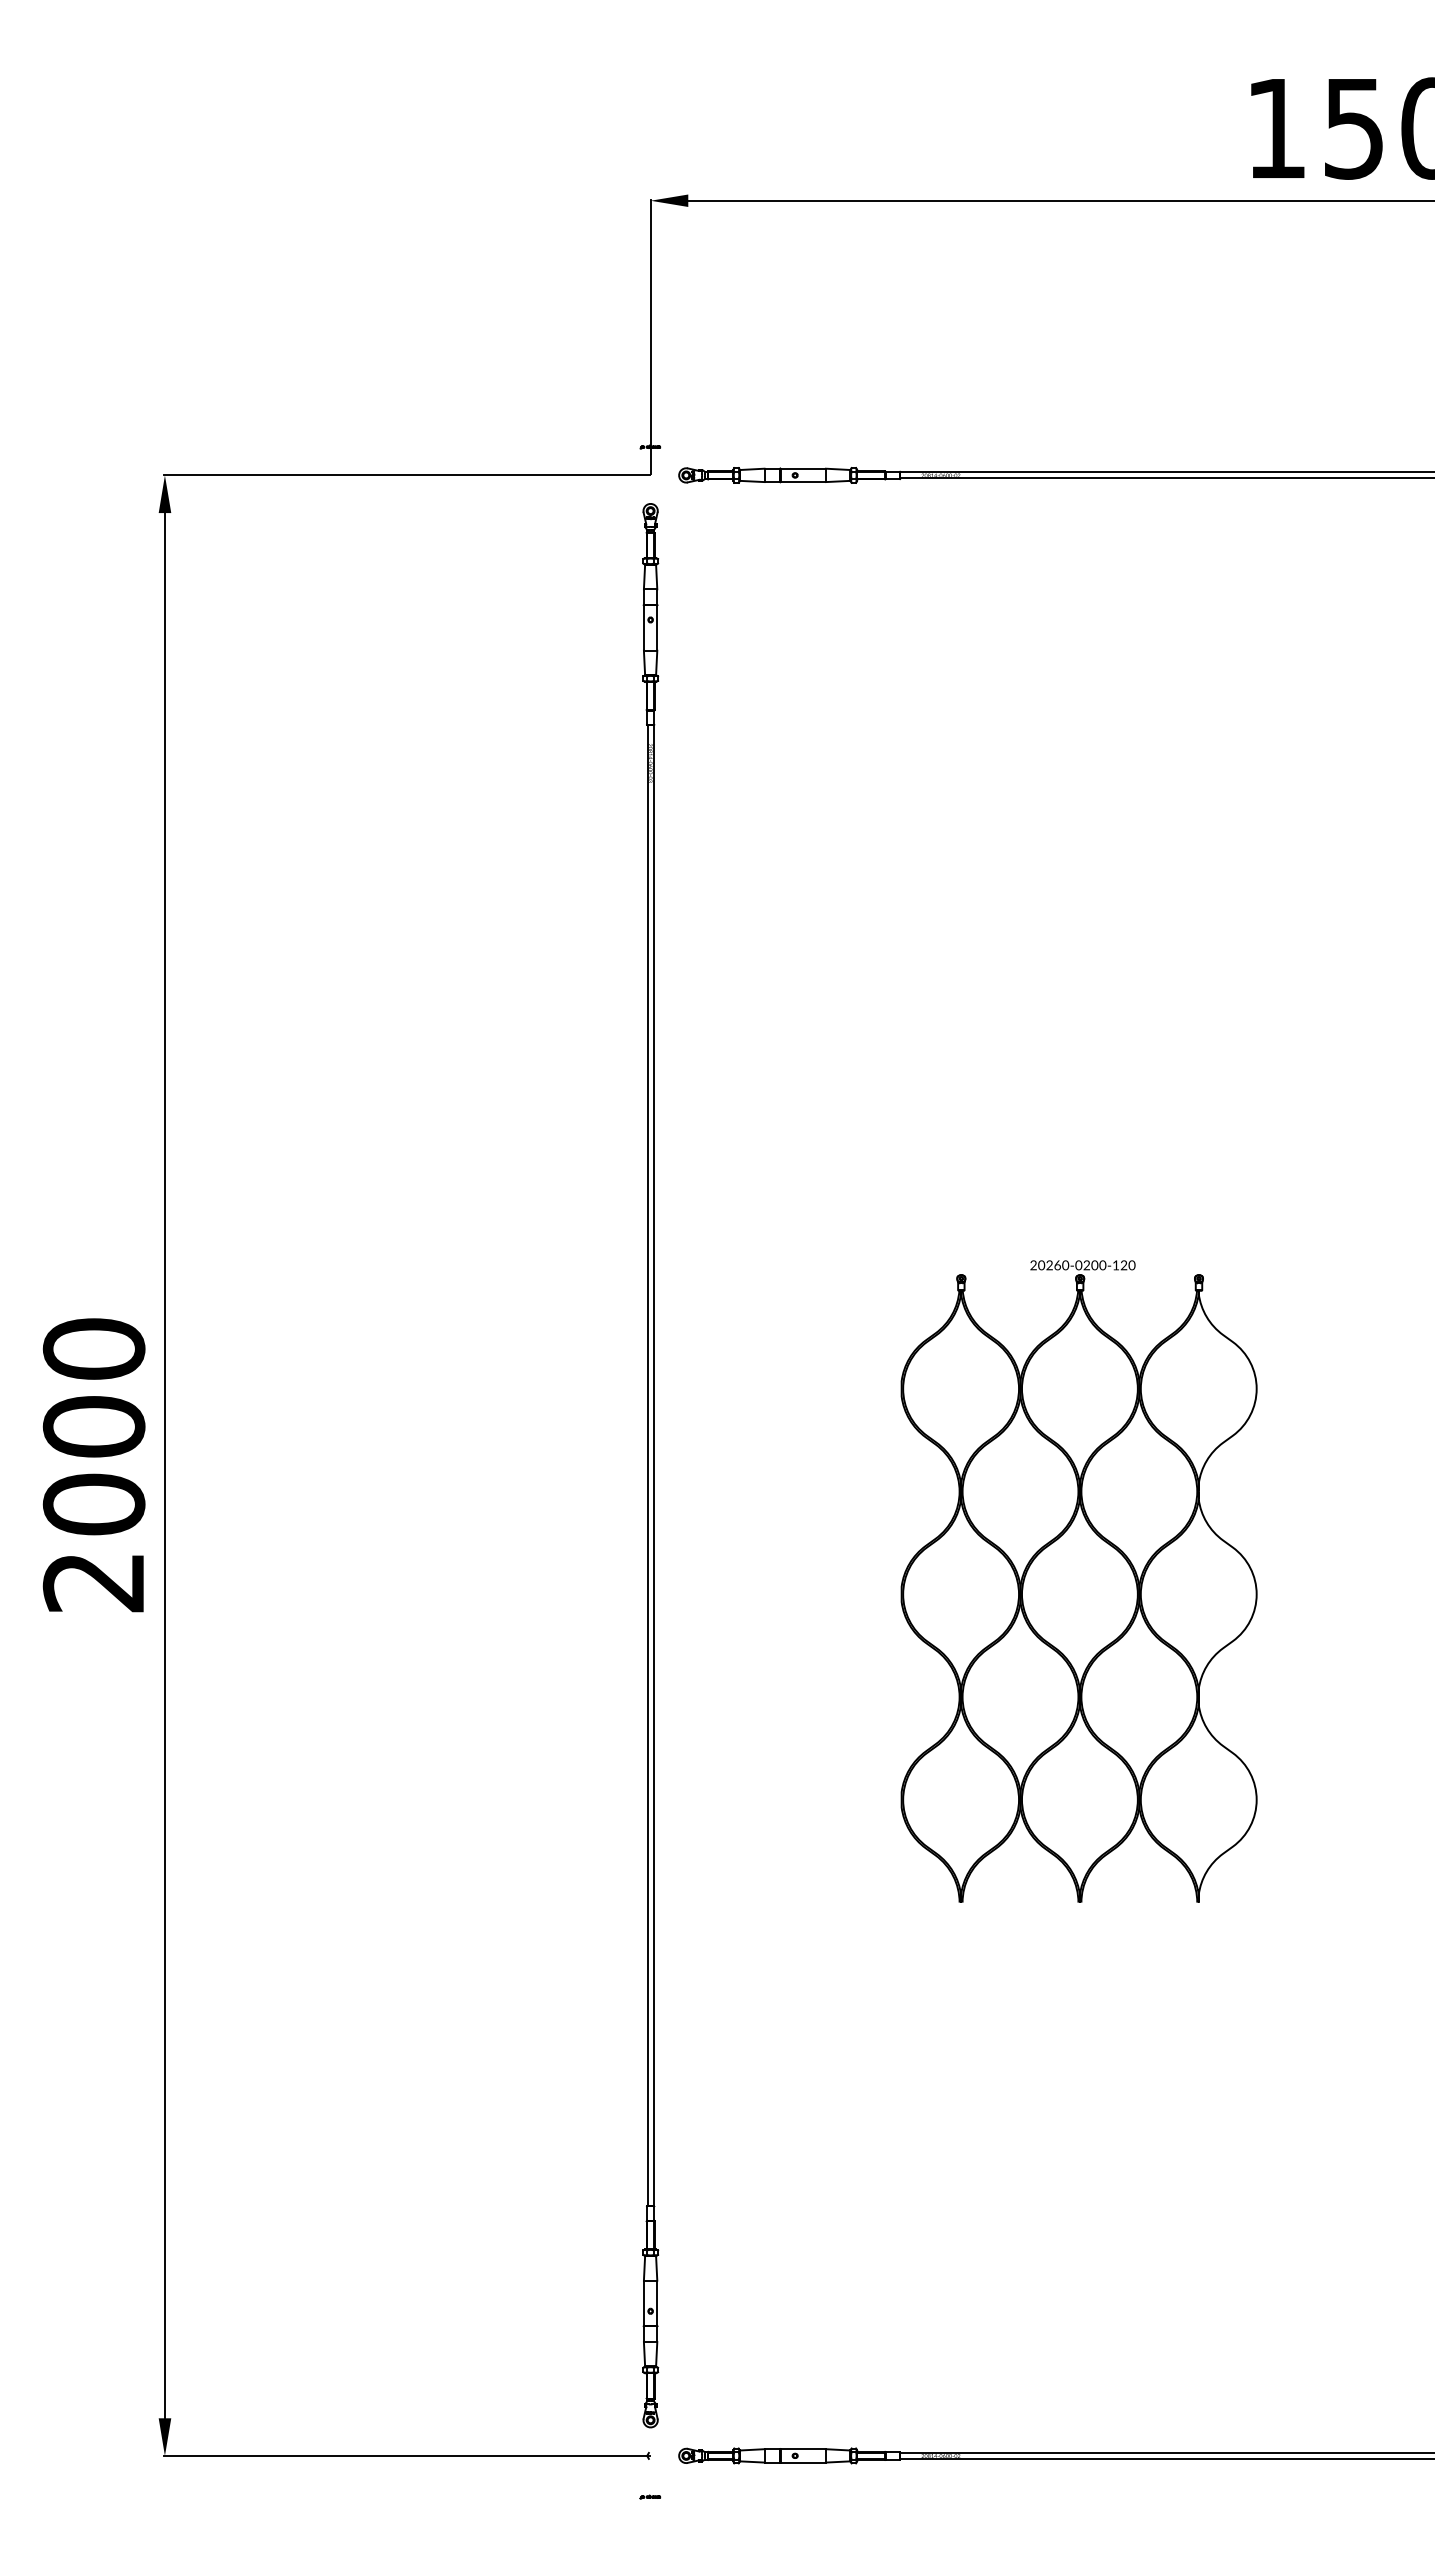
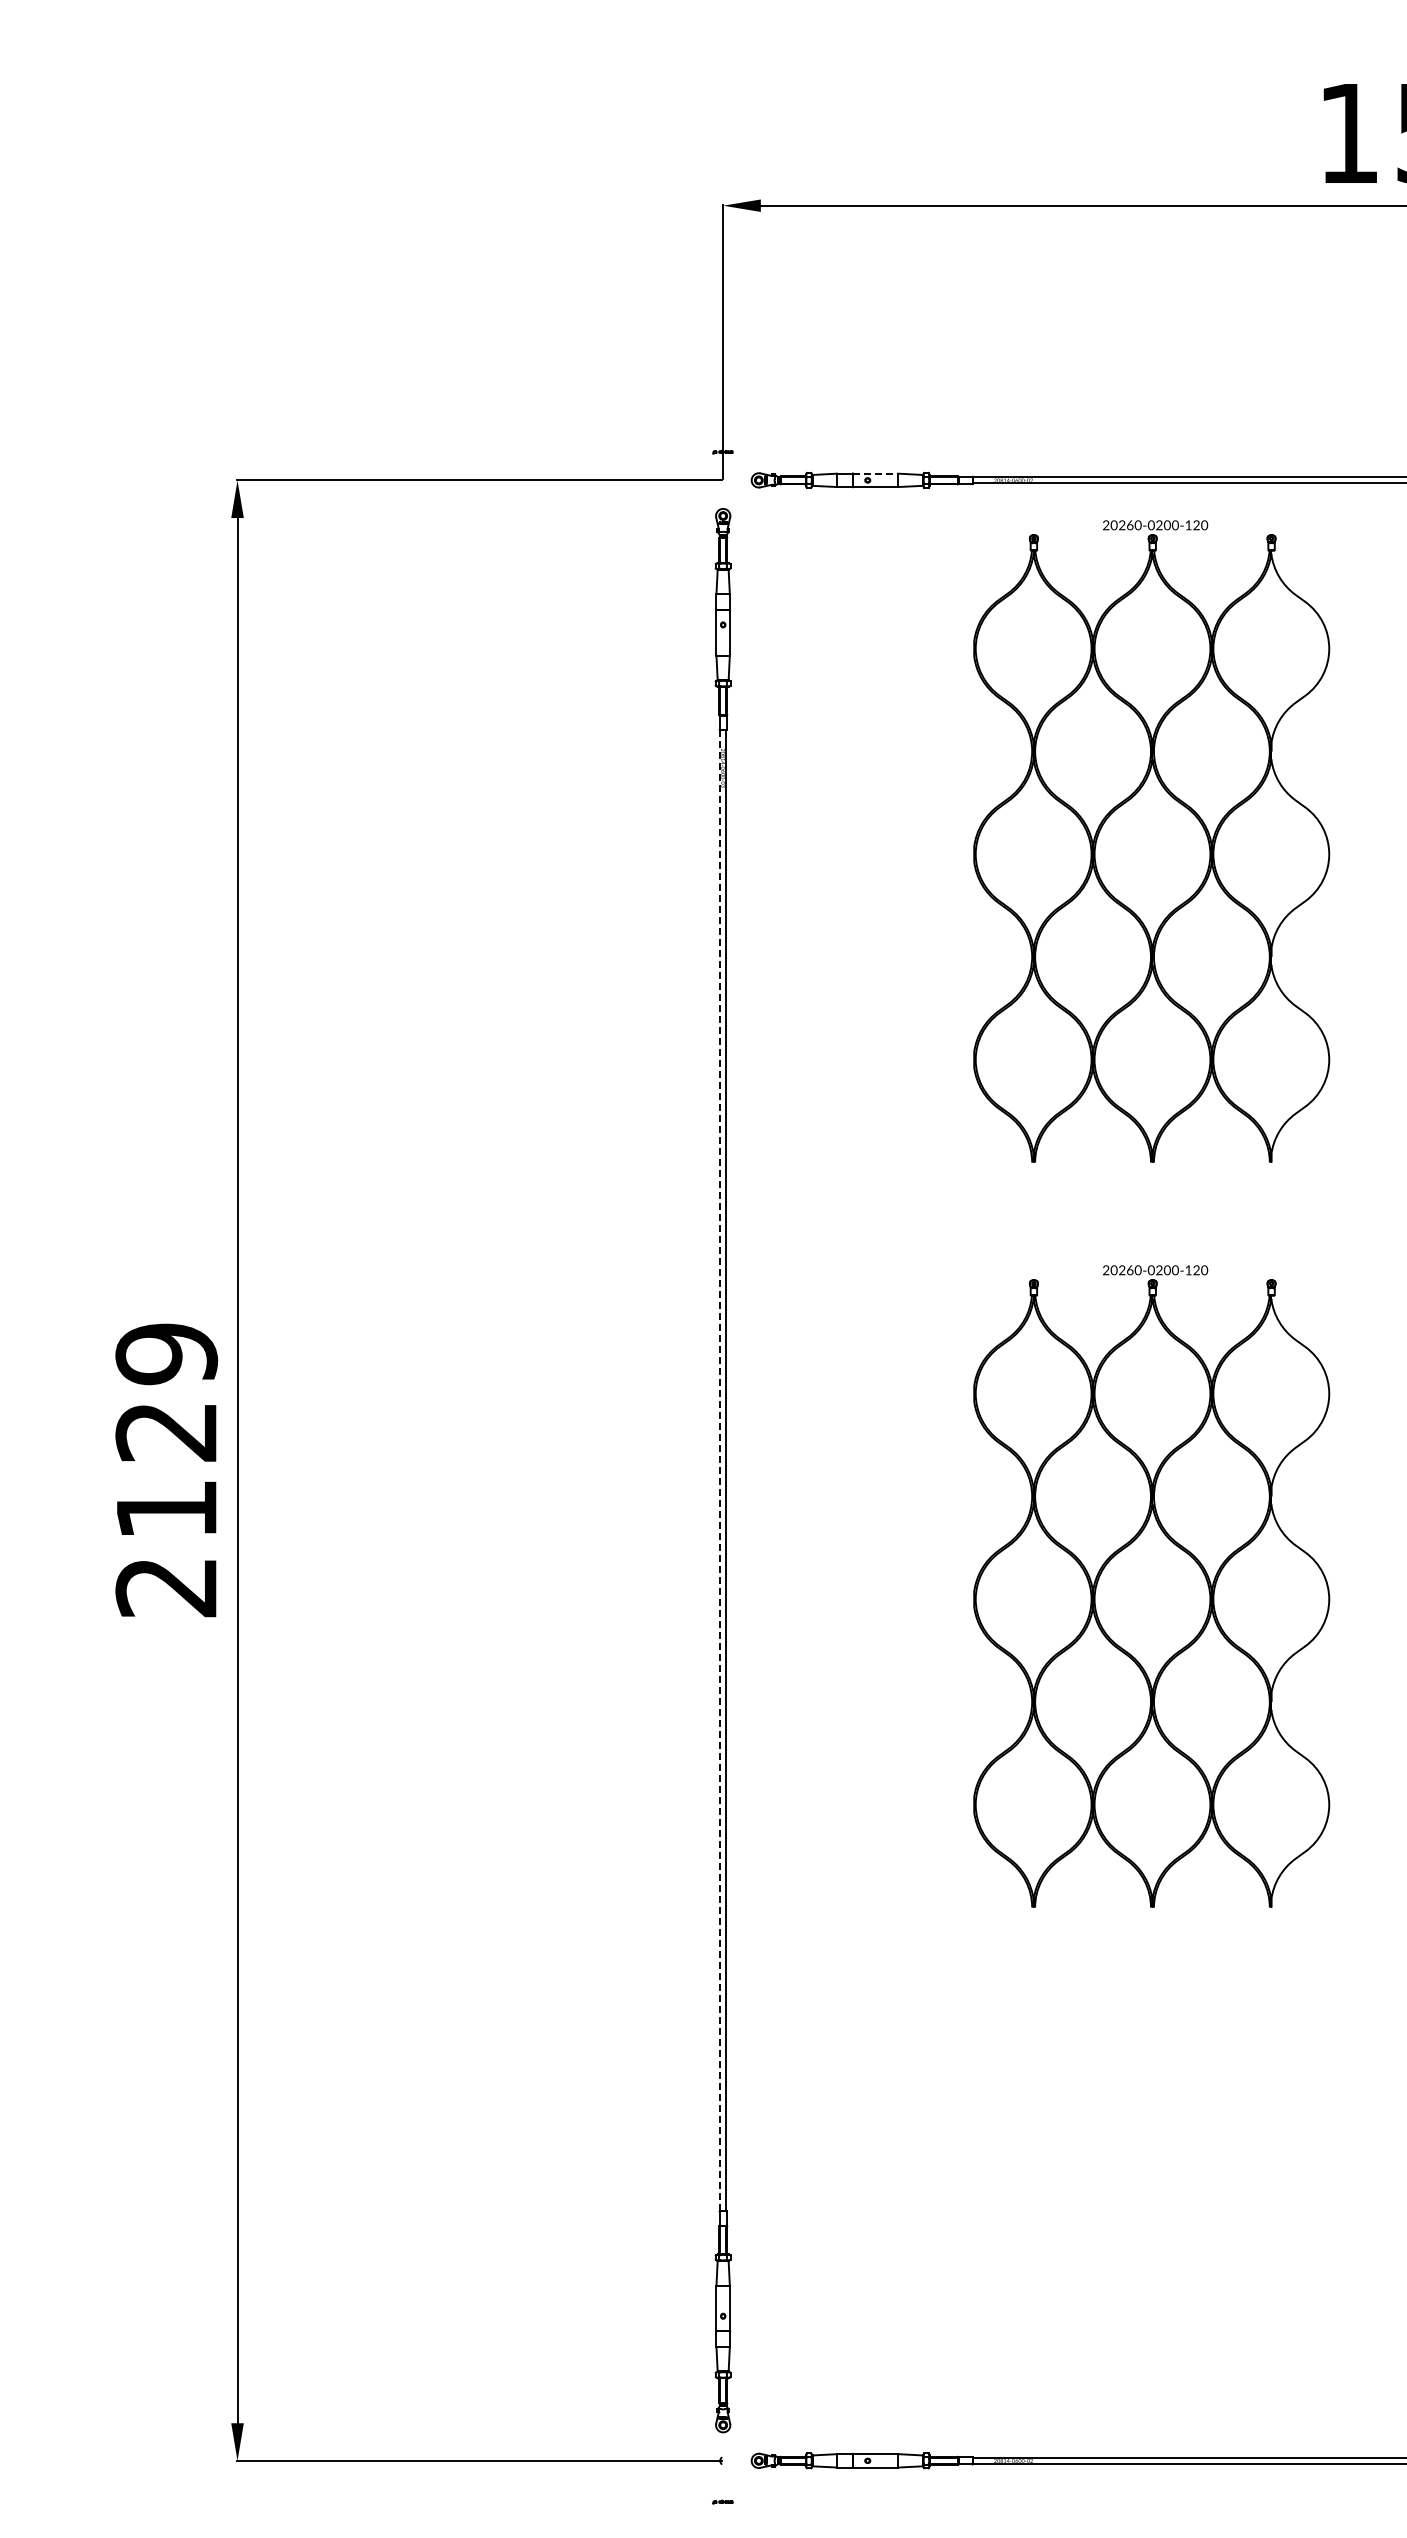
line: (803, 468) -> (876, 473), solid -> dashed
part: (1078, 836) -> (1151, 841), added
text: (93, 1426) -> (166, 1431), 2000 -> 2129
line: (647, 1465) -> (720, 1470), solid -> dashed

